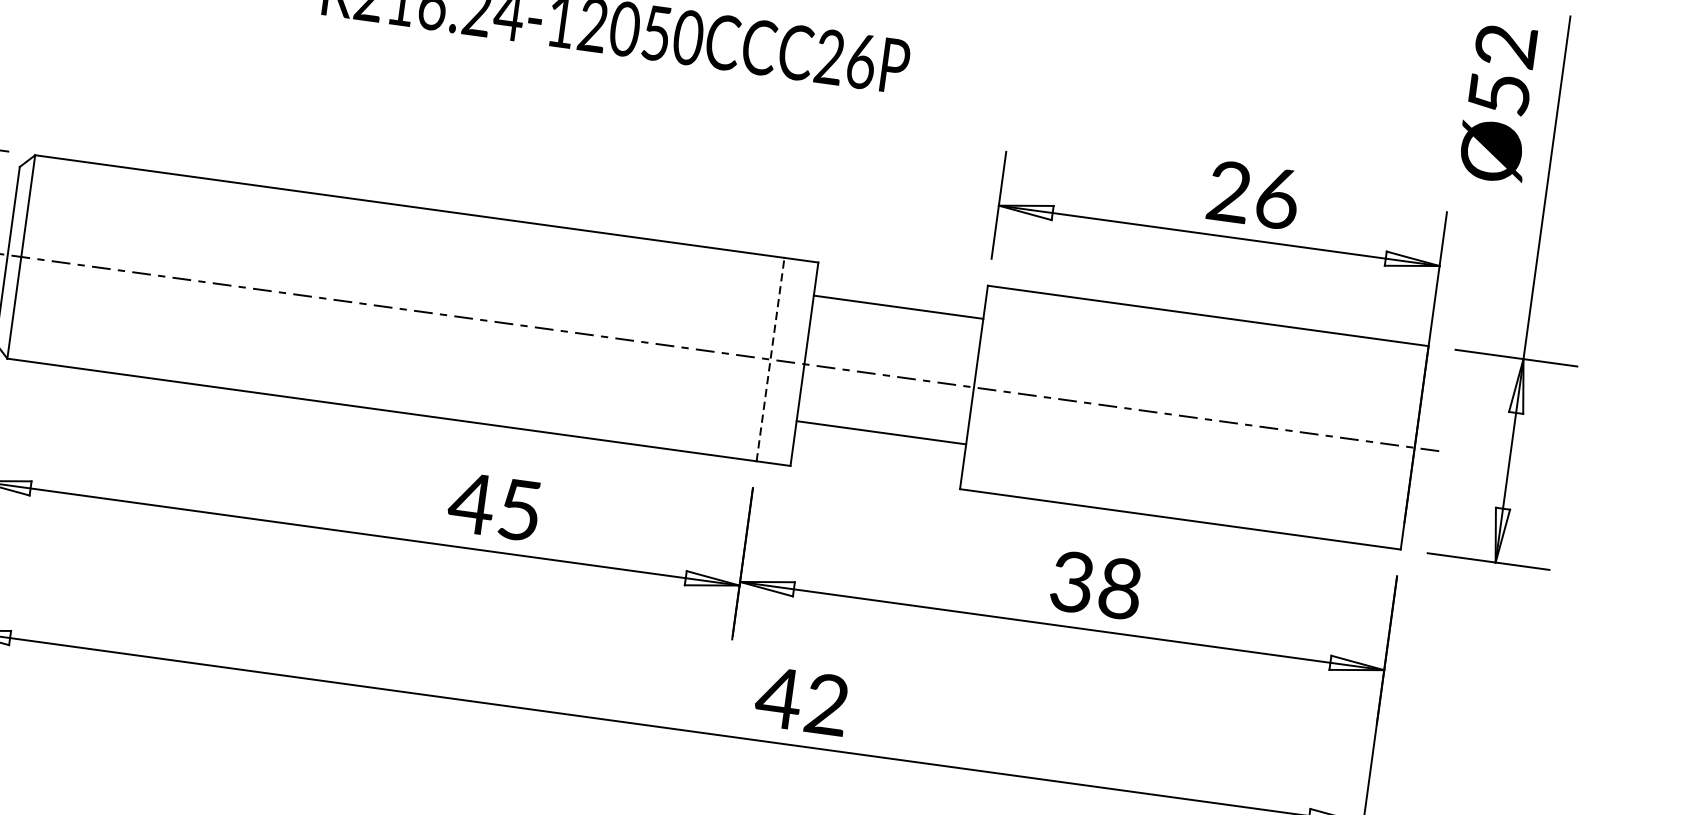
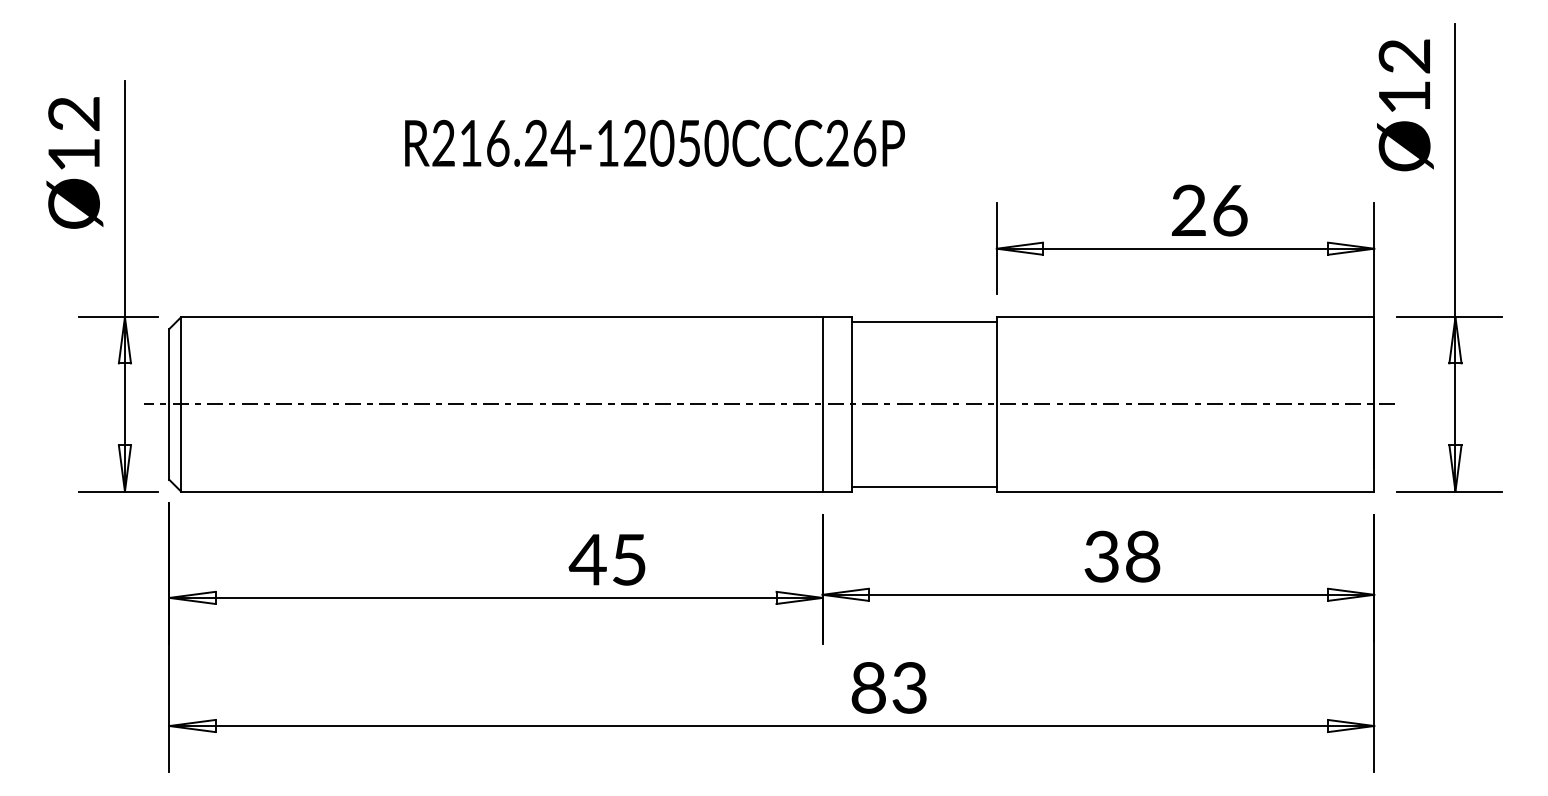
text: (1499, 94) -> (1404, 97), Ø52 -> Ø12
line: (897, 306) -> (923, 321), moved
line: (770, 358) -> (822, 403), dashed -> solid
line: (880, 433) -> (923, 487), moved
text: (801, 700) -> (887, 687), 42 -> 83

